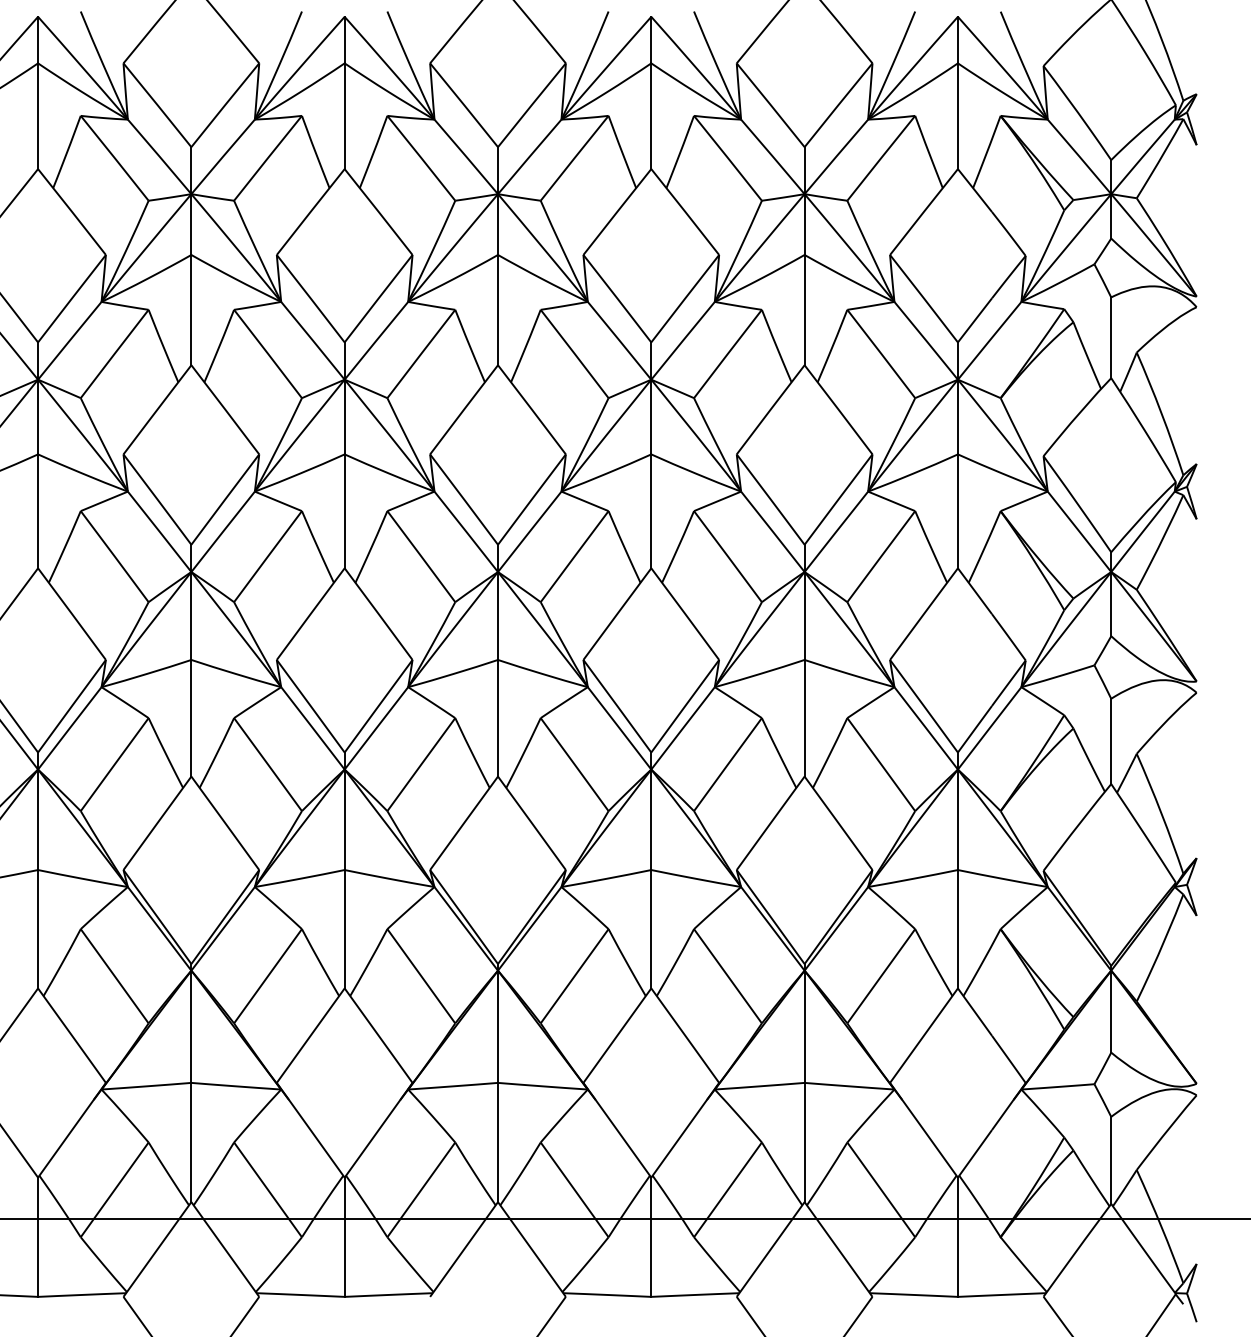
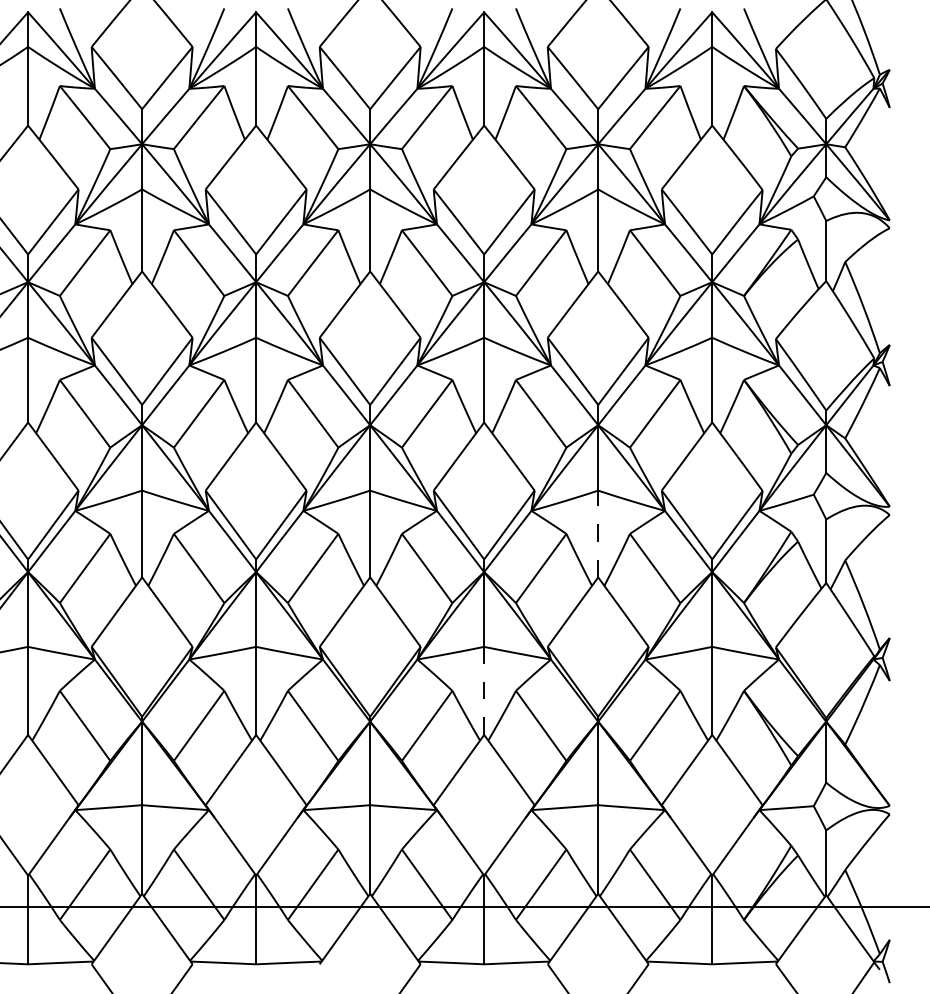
line: (804, 717) -> (598, 533), solid -> dashed
line: (651, 928) -> (484, 690), solid -> dashed

